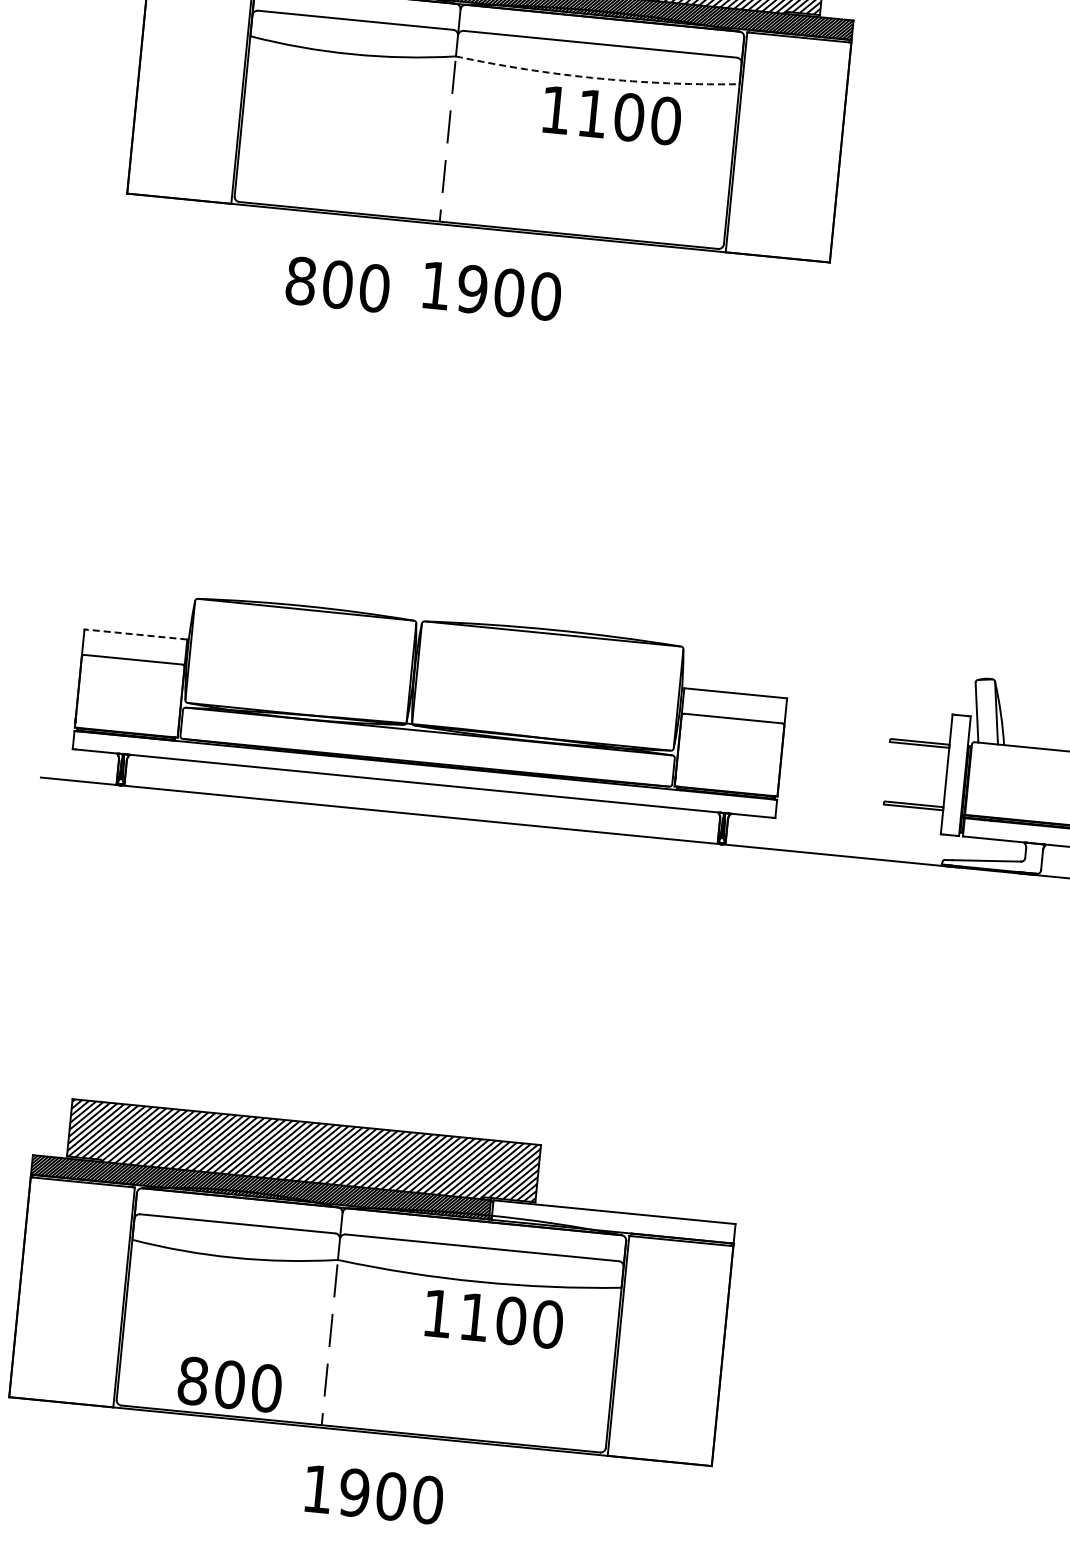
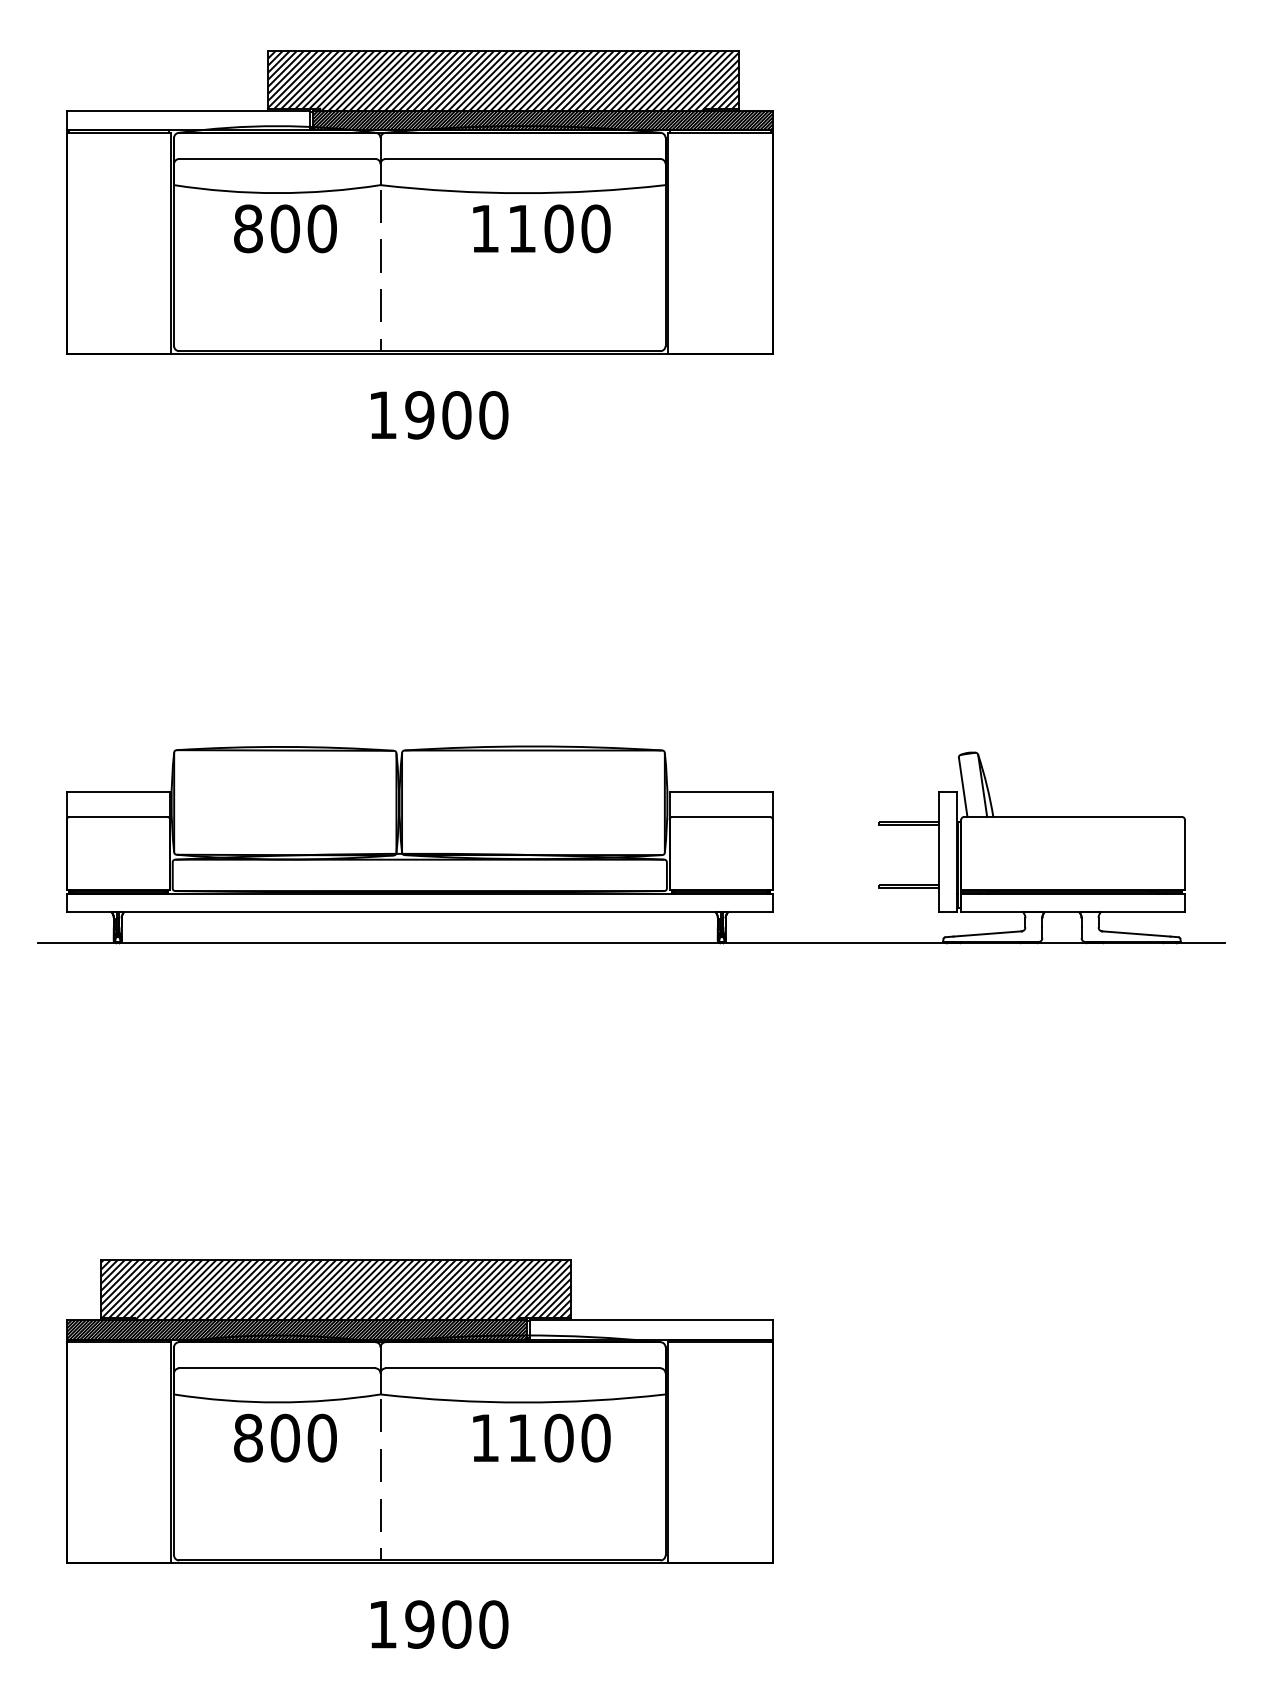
arc: (597, 78) -> (523, 193), dashed -> solid
text: (338, 284) -> (285, 228), moved
line: (135, 634) -> (118, 791), dashed -> solid
text: (230, 1384) -> (285, 1437), moved

